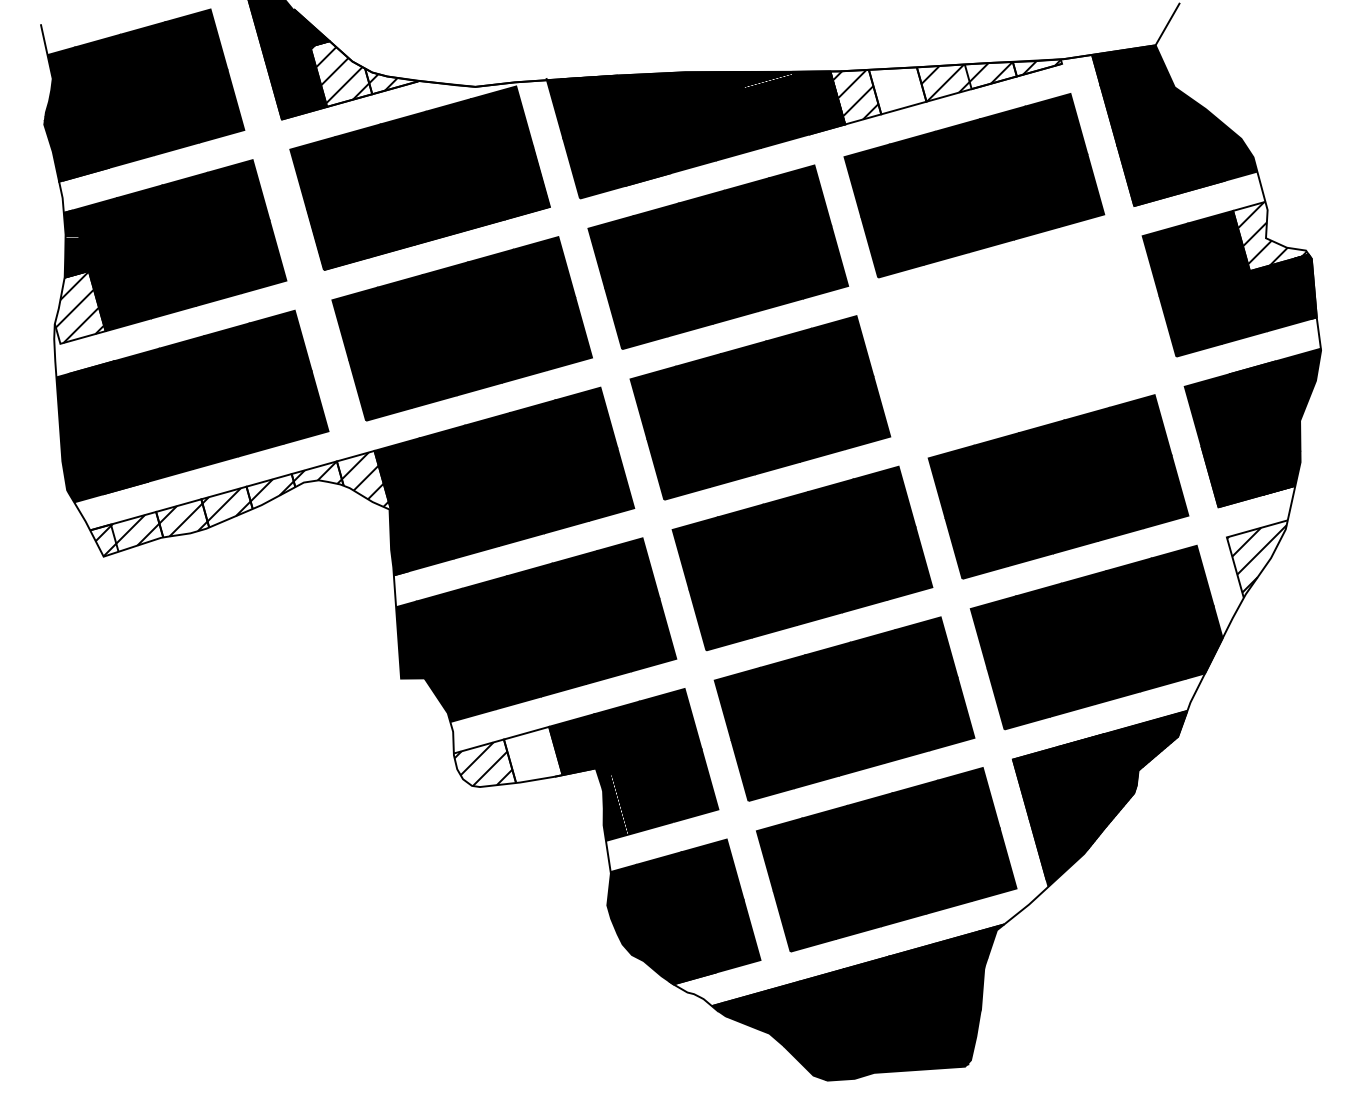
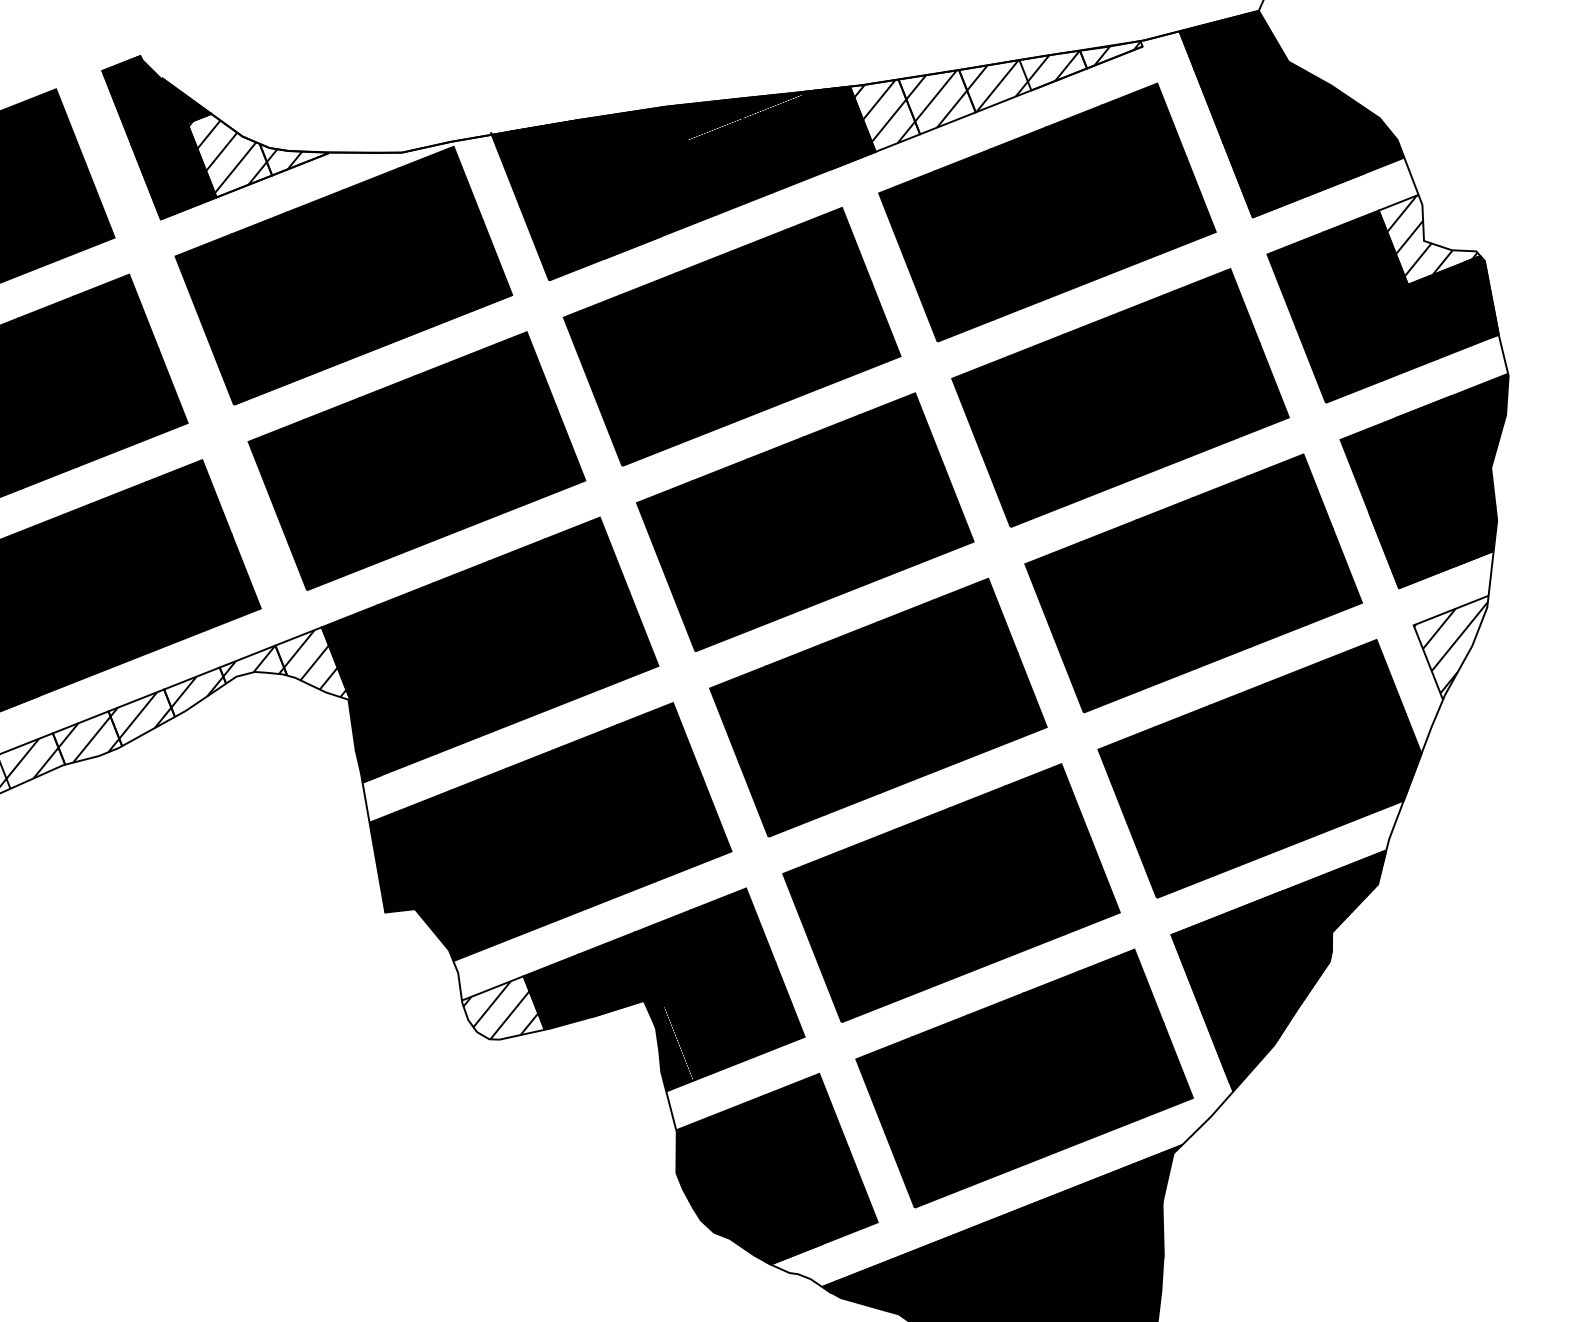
hatch: (897, 88) -> (937, 99), added
part: (1016, 335) -> (1120, 396), added
fill: (532, 754) -> (561, 991), added

